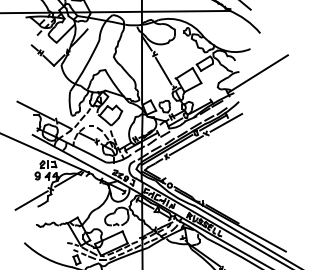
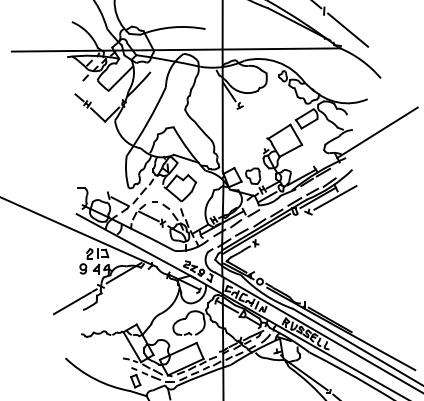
line: (163, 70) -> (251, 128), removed
line: (35, 110) -> (80, 181), removed
line: (186, 144) -> (282, 227), removed

